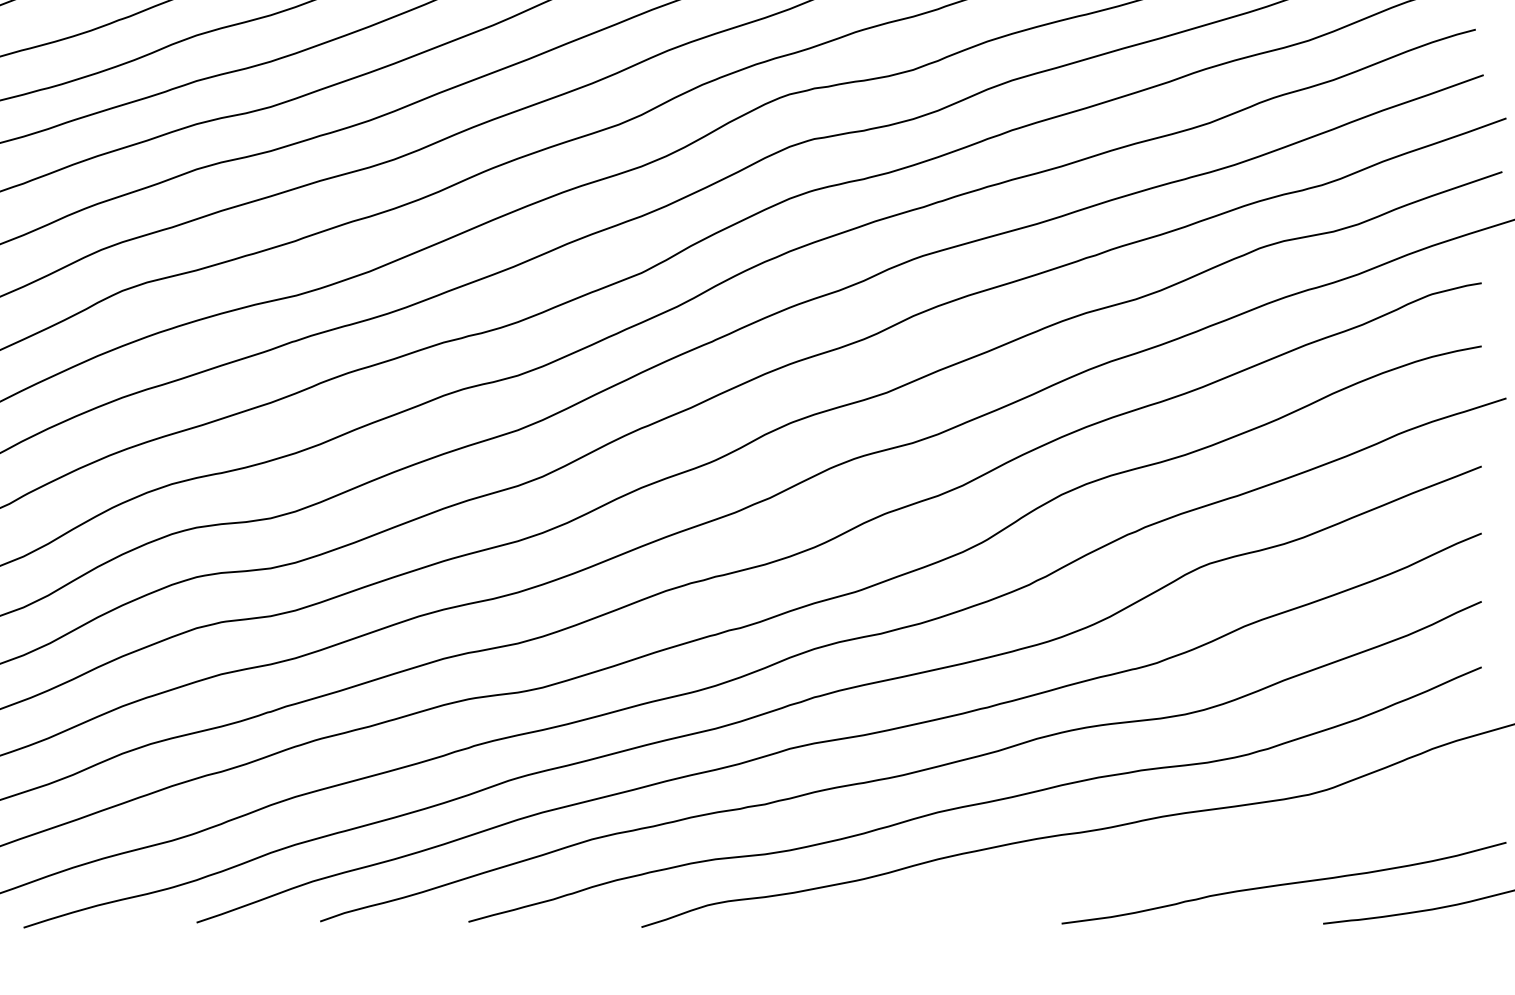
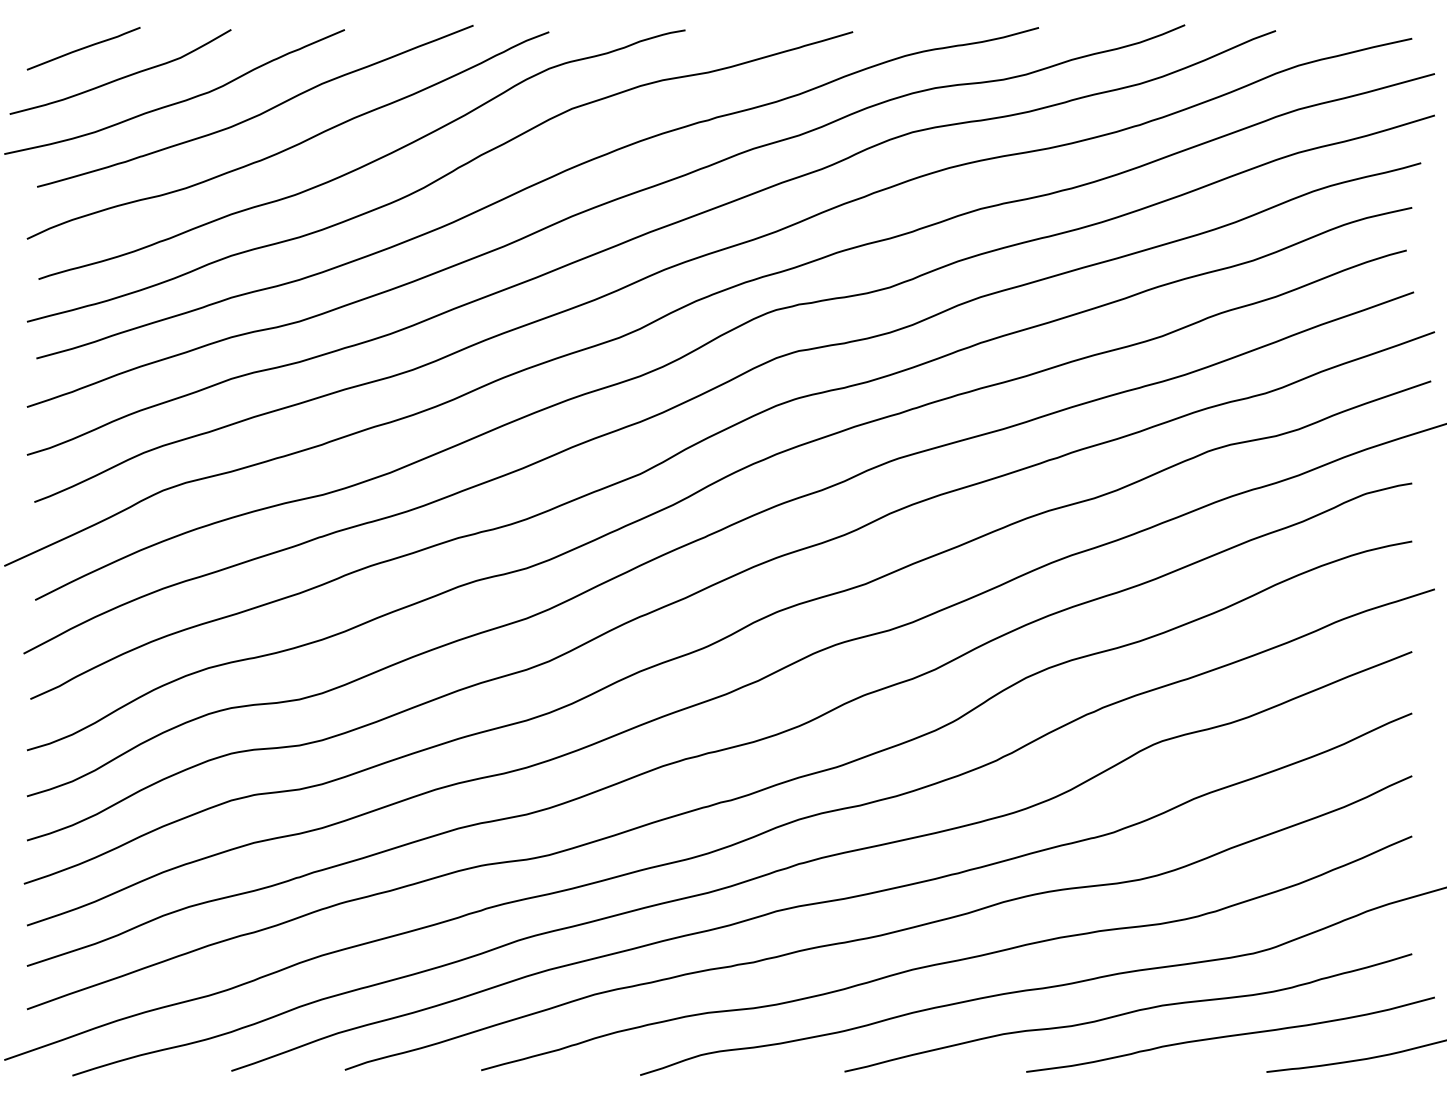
curve: (1172, 858) -> (1128, 1012), added

